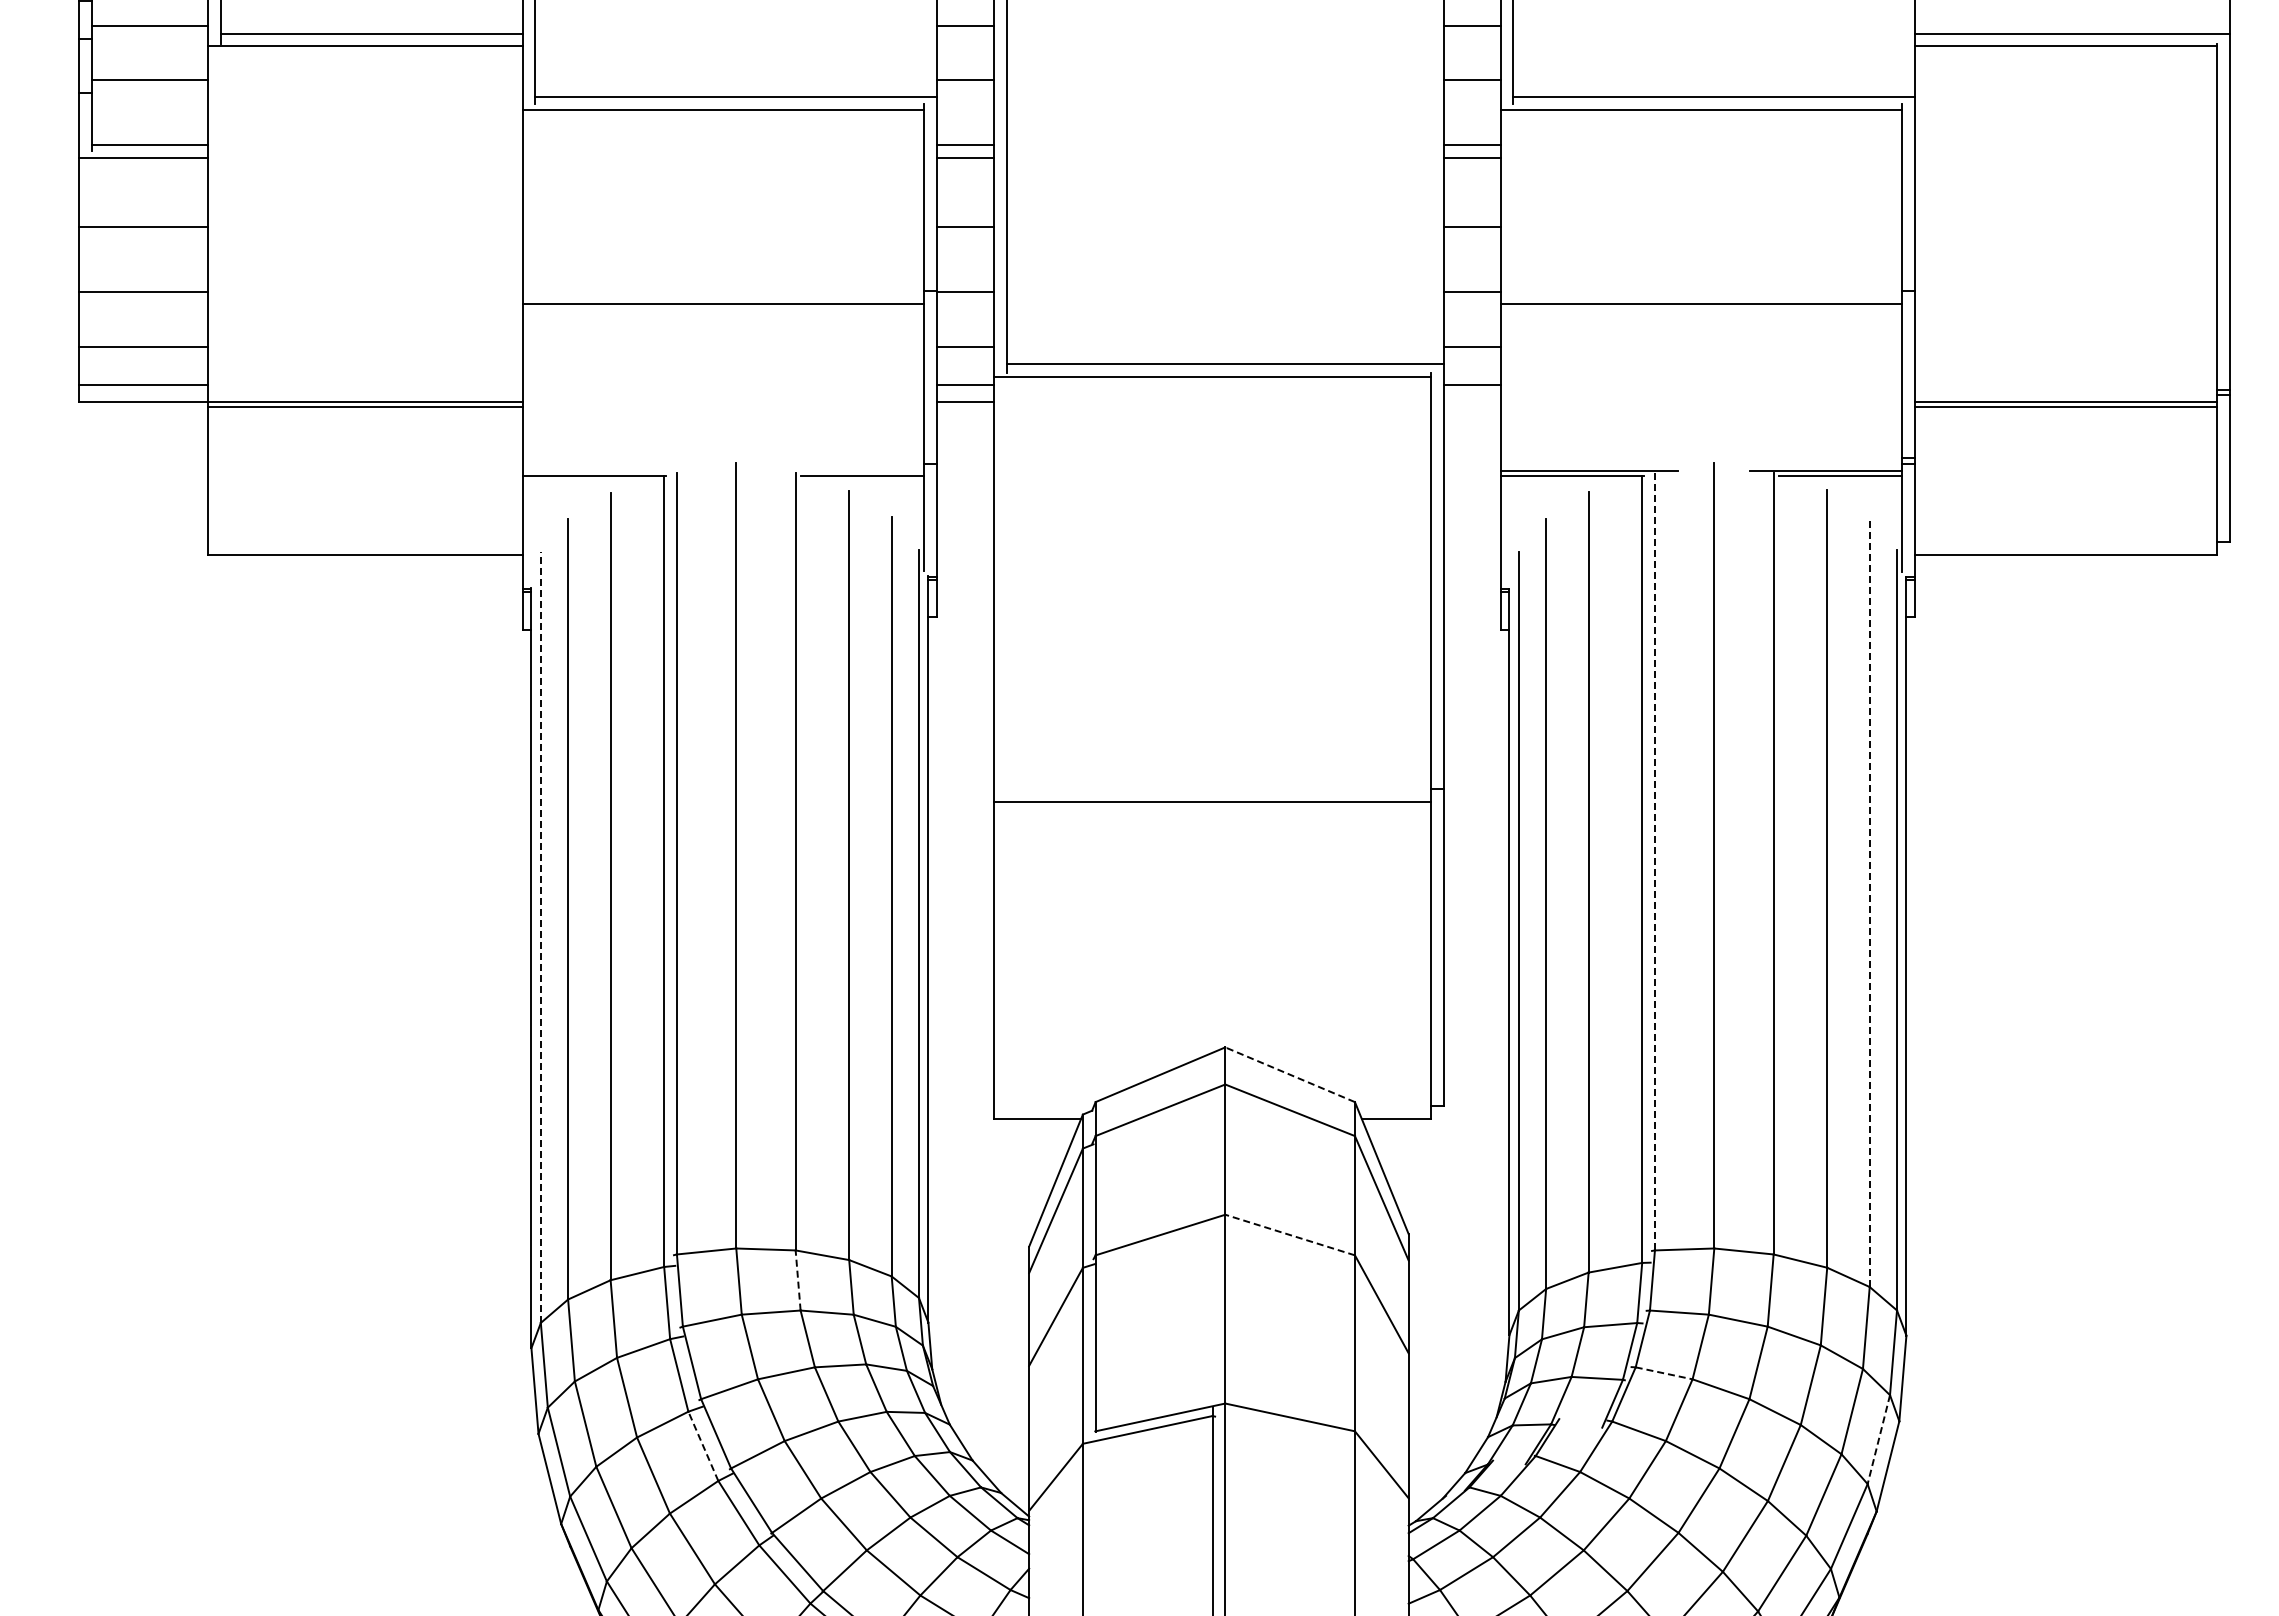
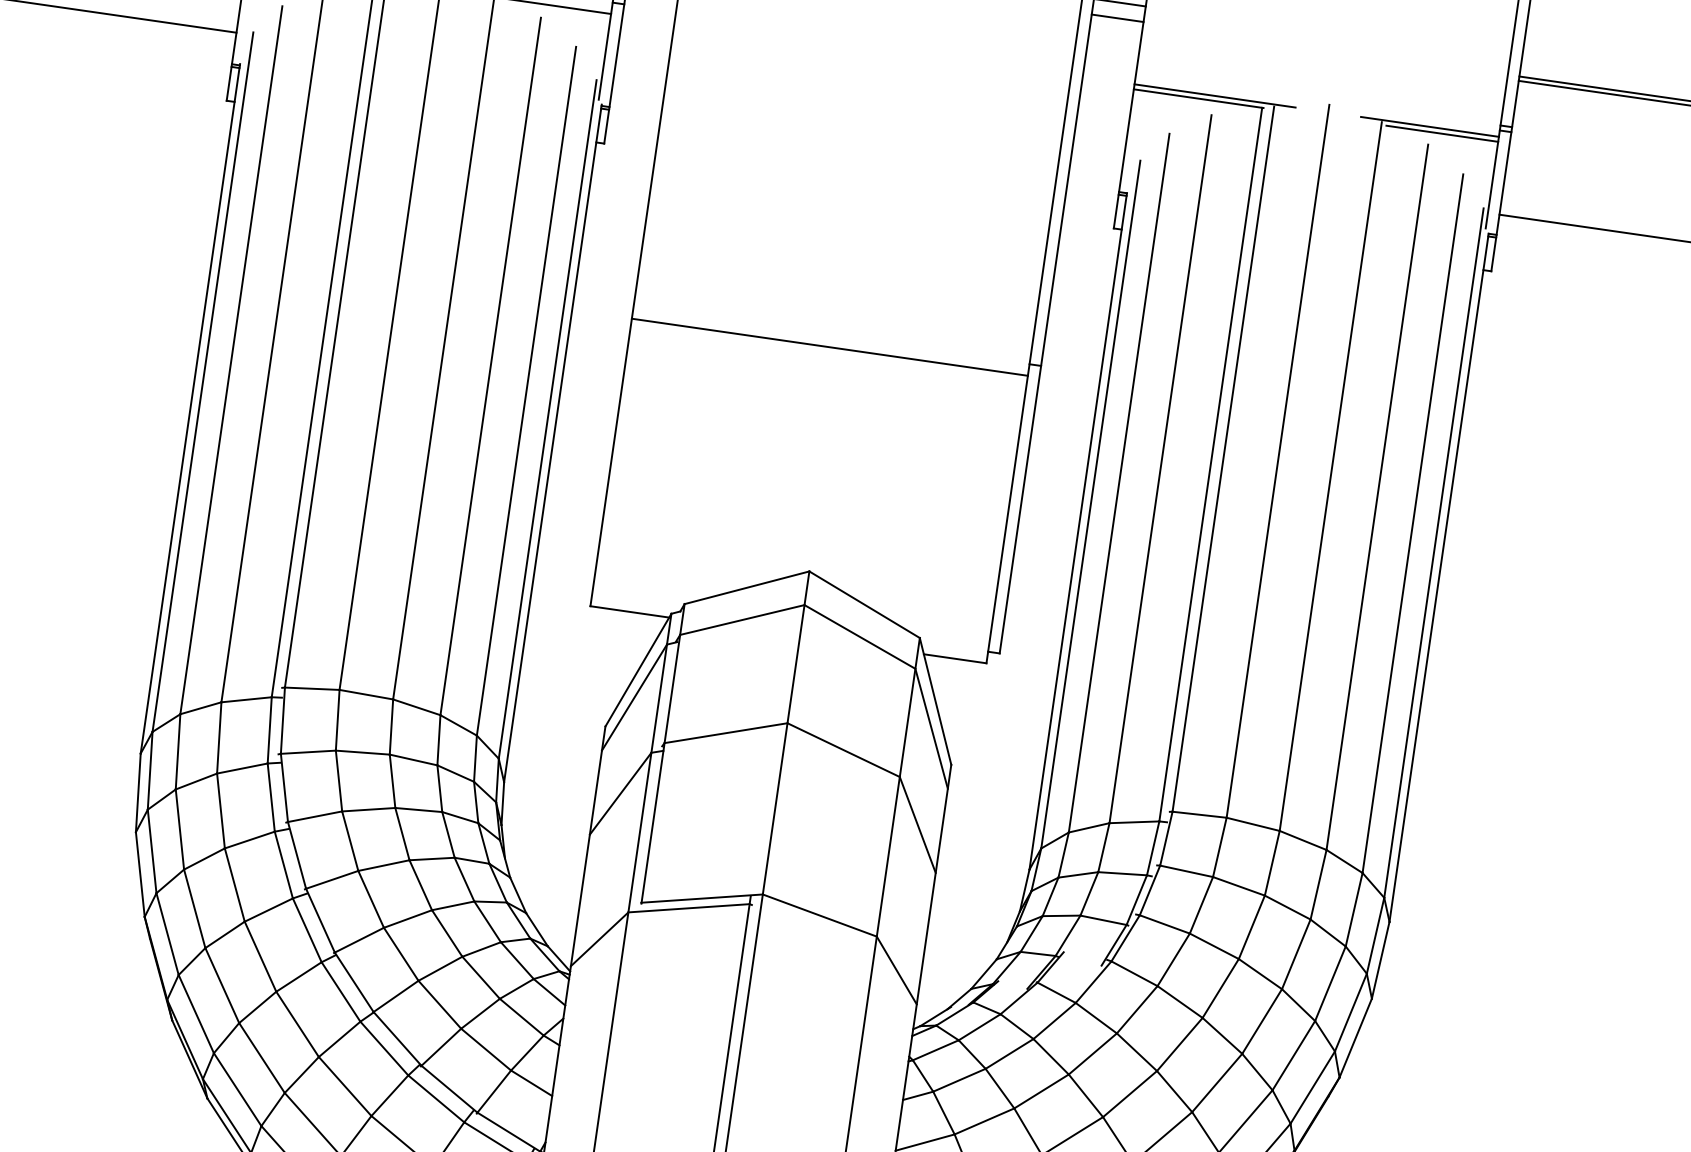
line: (1471, 401) -> (1117, 17), added
line: (1654, 861) -> (1222, 458), dashed -> solid
line: (1869, 901) -> (1412, 523), dashed -> solid
line: (540, 937) -> (202, 382), dashed -> solid
line: (1289, 1074) -> (864, 604), dashed -> solid
line: (1290, 1235) -> (843, 750), dashed -> solid
line: (798, 1280) -> (391, 727), dashed -> solid
line: (1664, 1373) -> (1165, 924), dashed -> solid
line: (1878, 1439) -> (1350, 1012), dashed -> solid
line: (703, 1446) -> (283, 865), dashed -> solid

